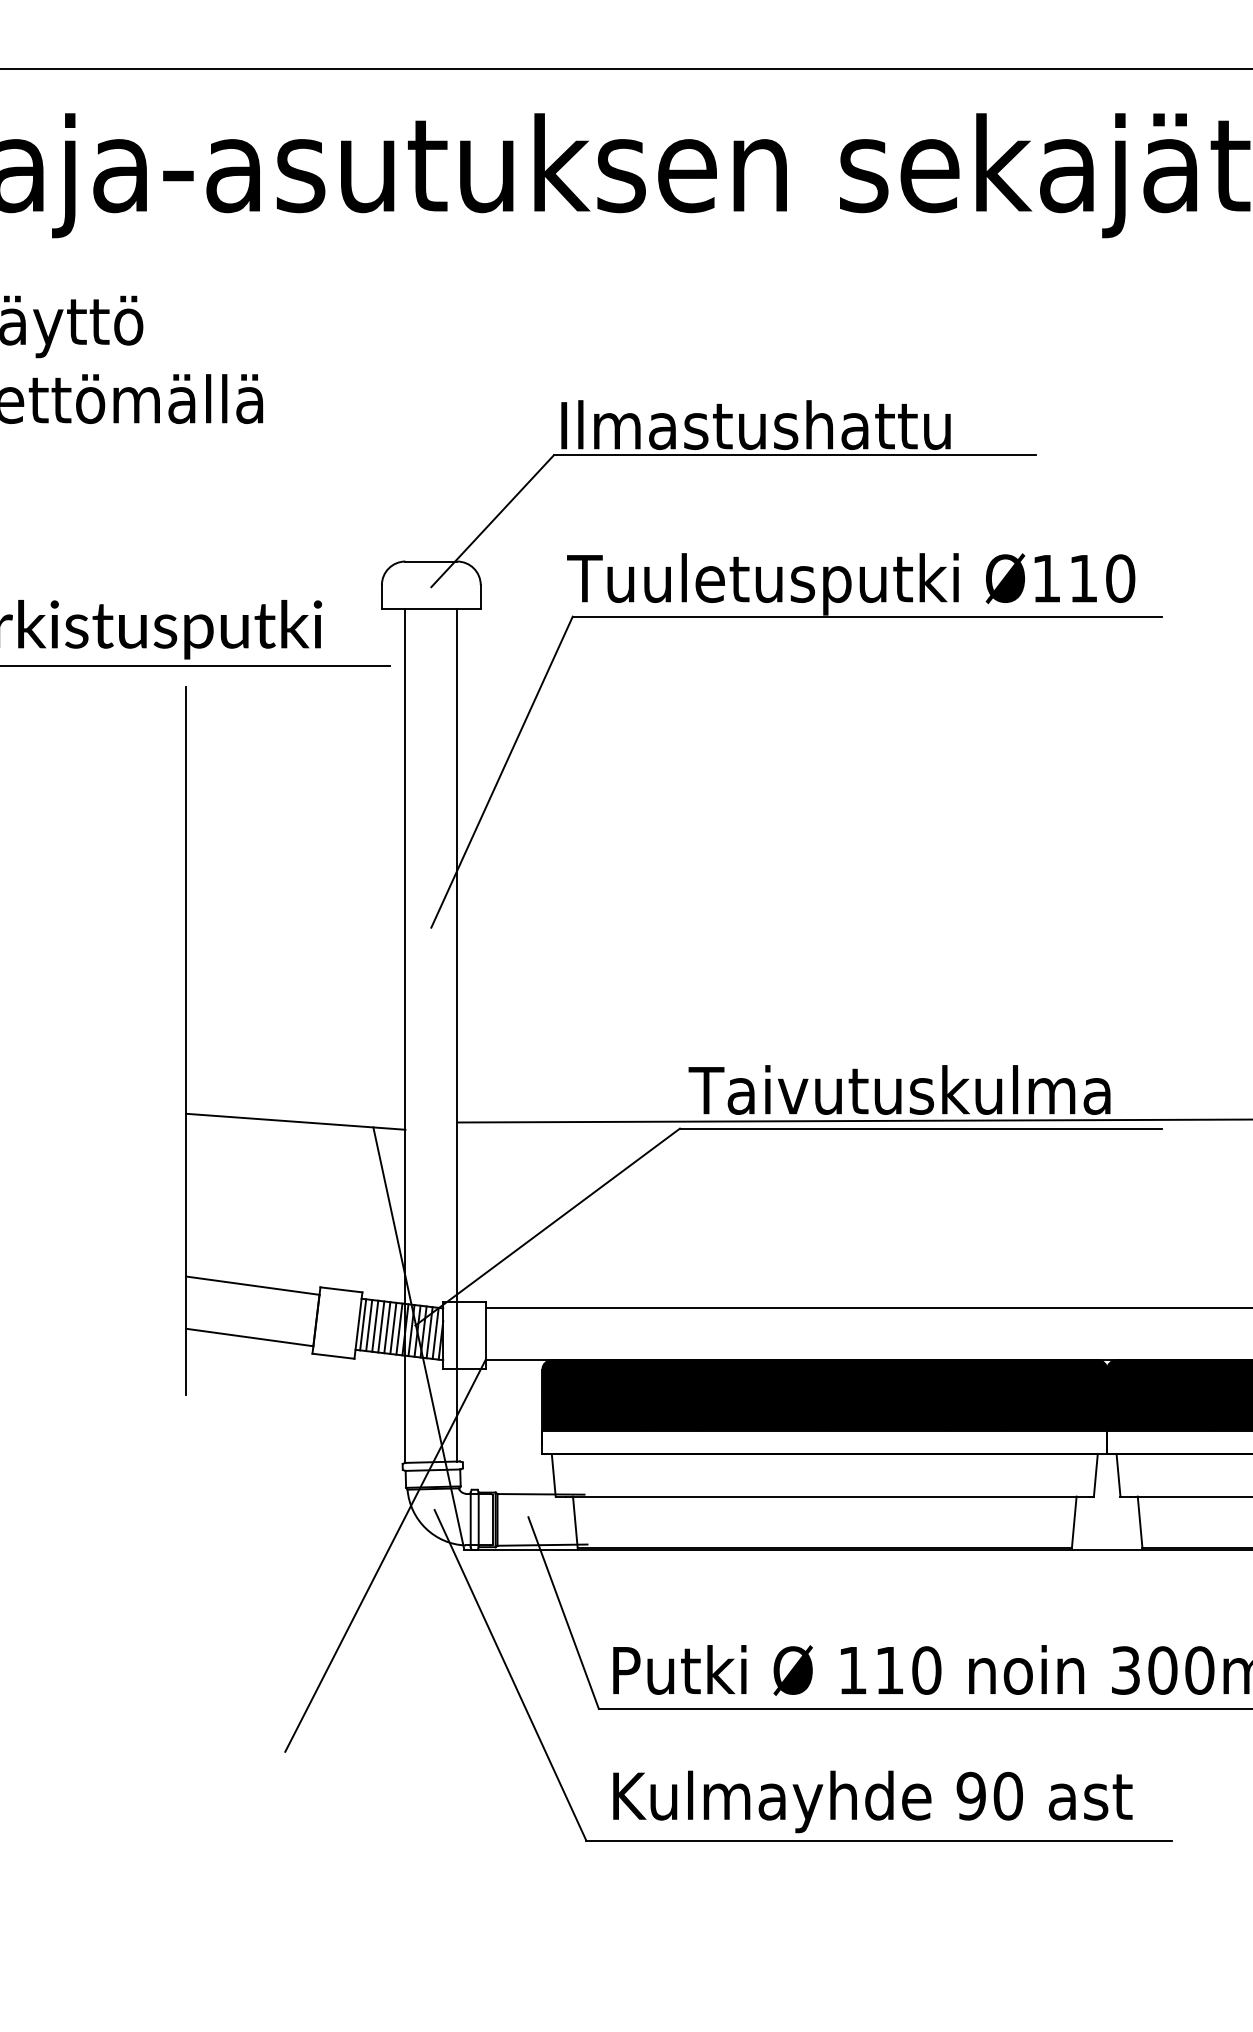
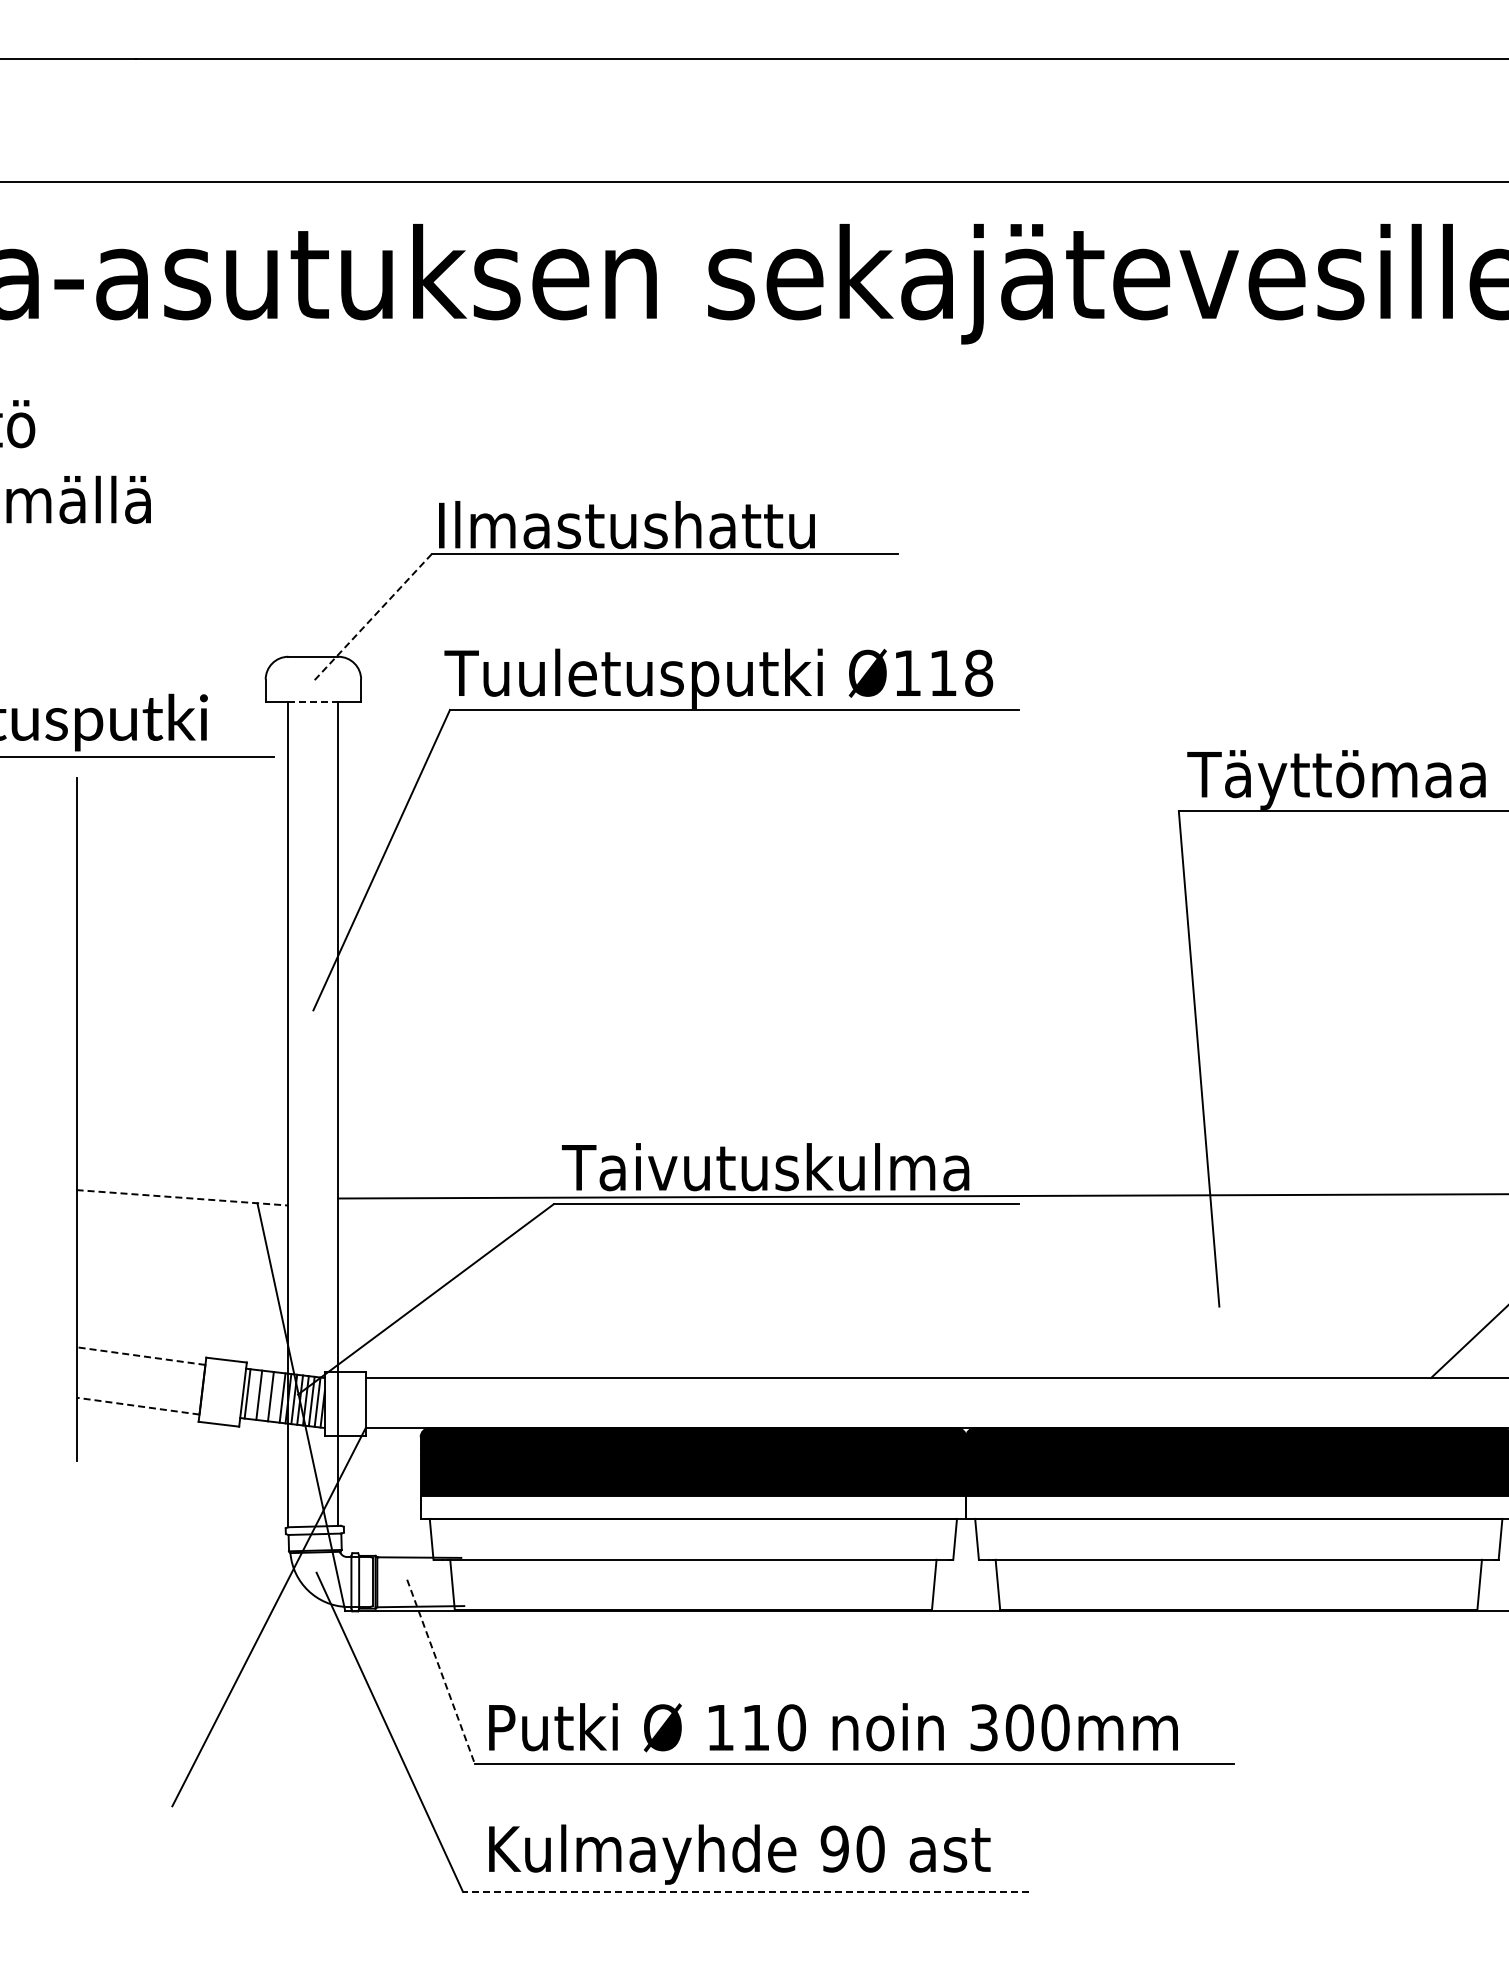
line: (492, 520) -> (372, 617), solid -> dashed
text: (1121, 578) -> (979, 673), Ø110 -> Ø118
line: (431, 608) -> (313, 702), solid -> dashed
line: (296, 1121) -> (183, 1197), solid -> dashed
line: (252, 1286) -> (140, 1356), solid -> dashed
line: (369, 1325) -> (253, 1394), removed
line: (381, 1326) -> (265, 1395), removed
line: (393, 1328) -> (276, 1397), removed
line: (249, 1337) -> (137, 1406), solid -> dashed
line: (563, 1613) -> (441, 1672), solid -> dashed
line: (879, 1840) -> (746, 1891), solid -> dashed

